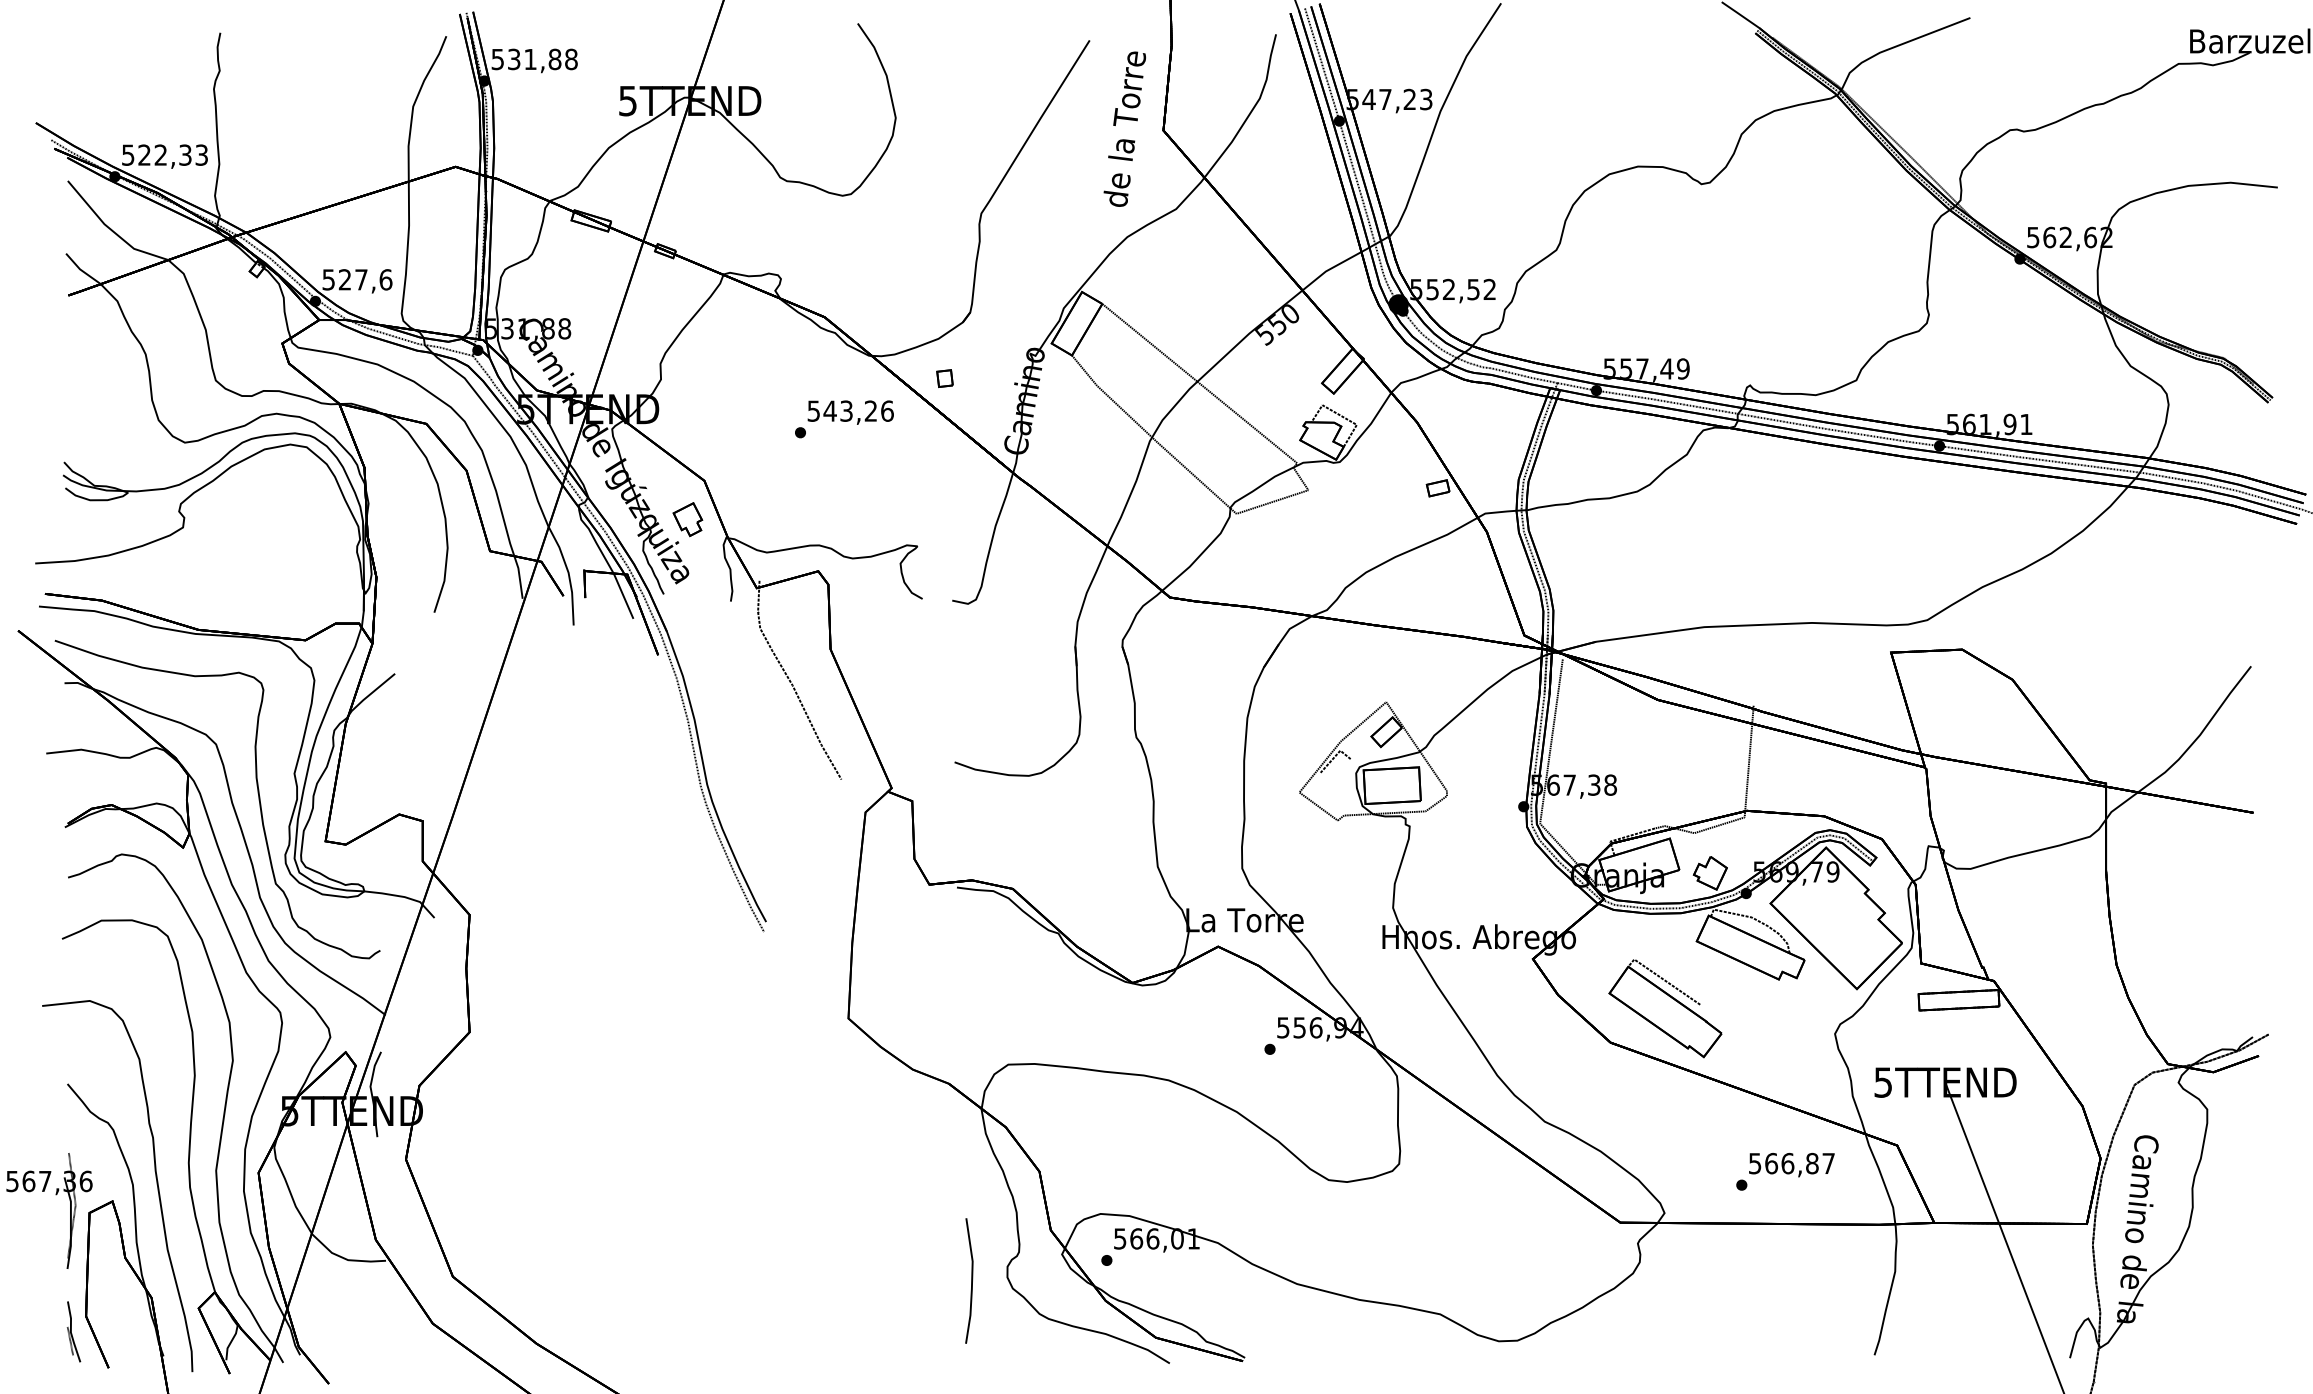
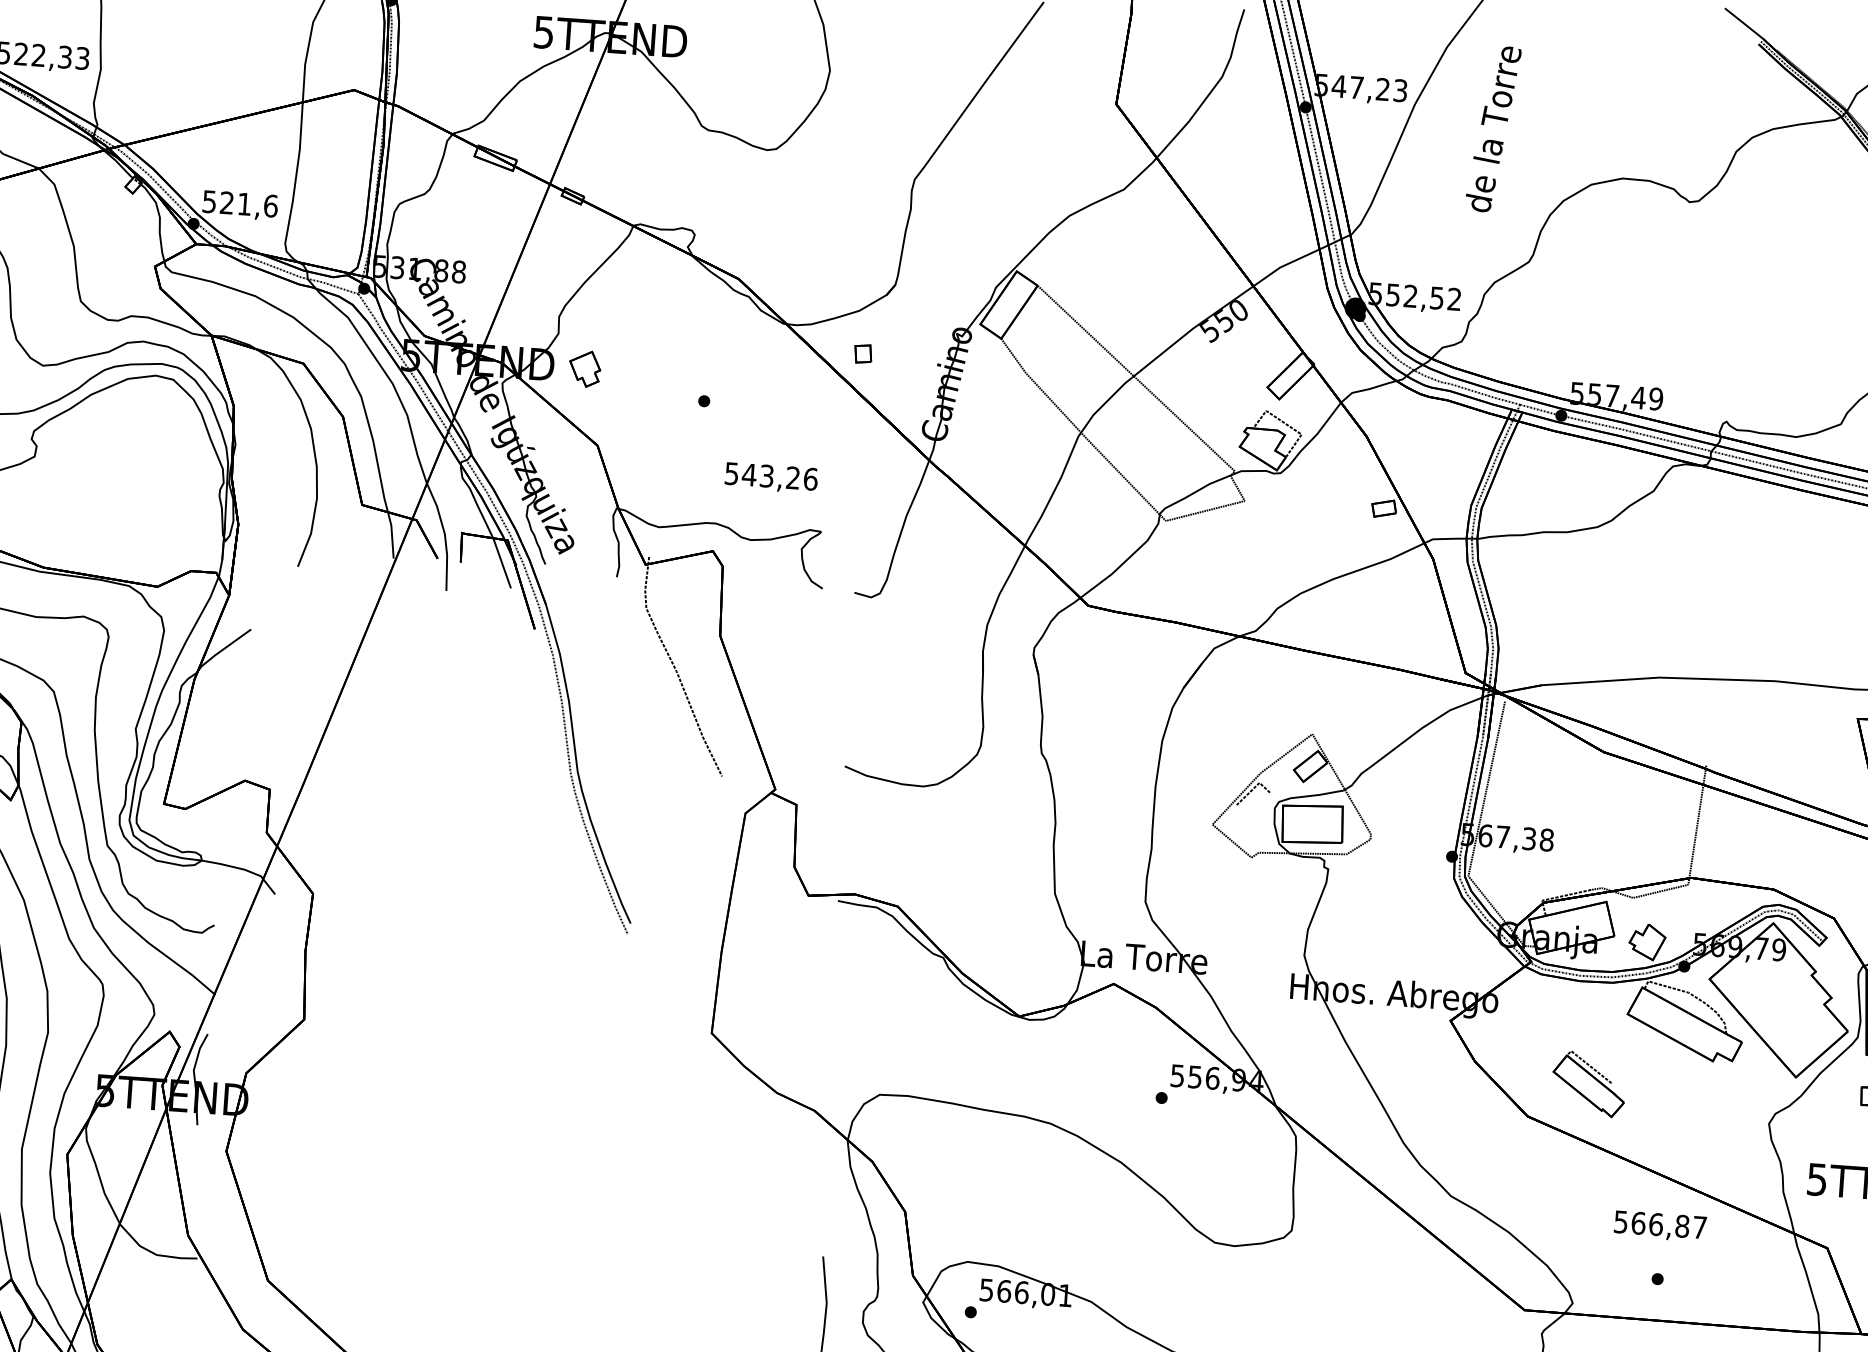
text: (1124, 128) -> (1493, 128), moved
text: (361, 279) -> (244, 203), 527,6 -> 521,6
text: (850, 412) -> (771, 477), moved
part: (687, 519) -> (584, 368), moved
part: (1665, 1008) -> (1589, 1083), size x0.6
text: (1791, 1164) -> (1659, 1225), moved

